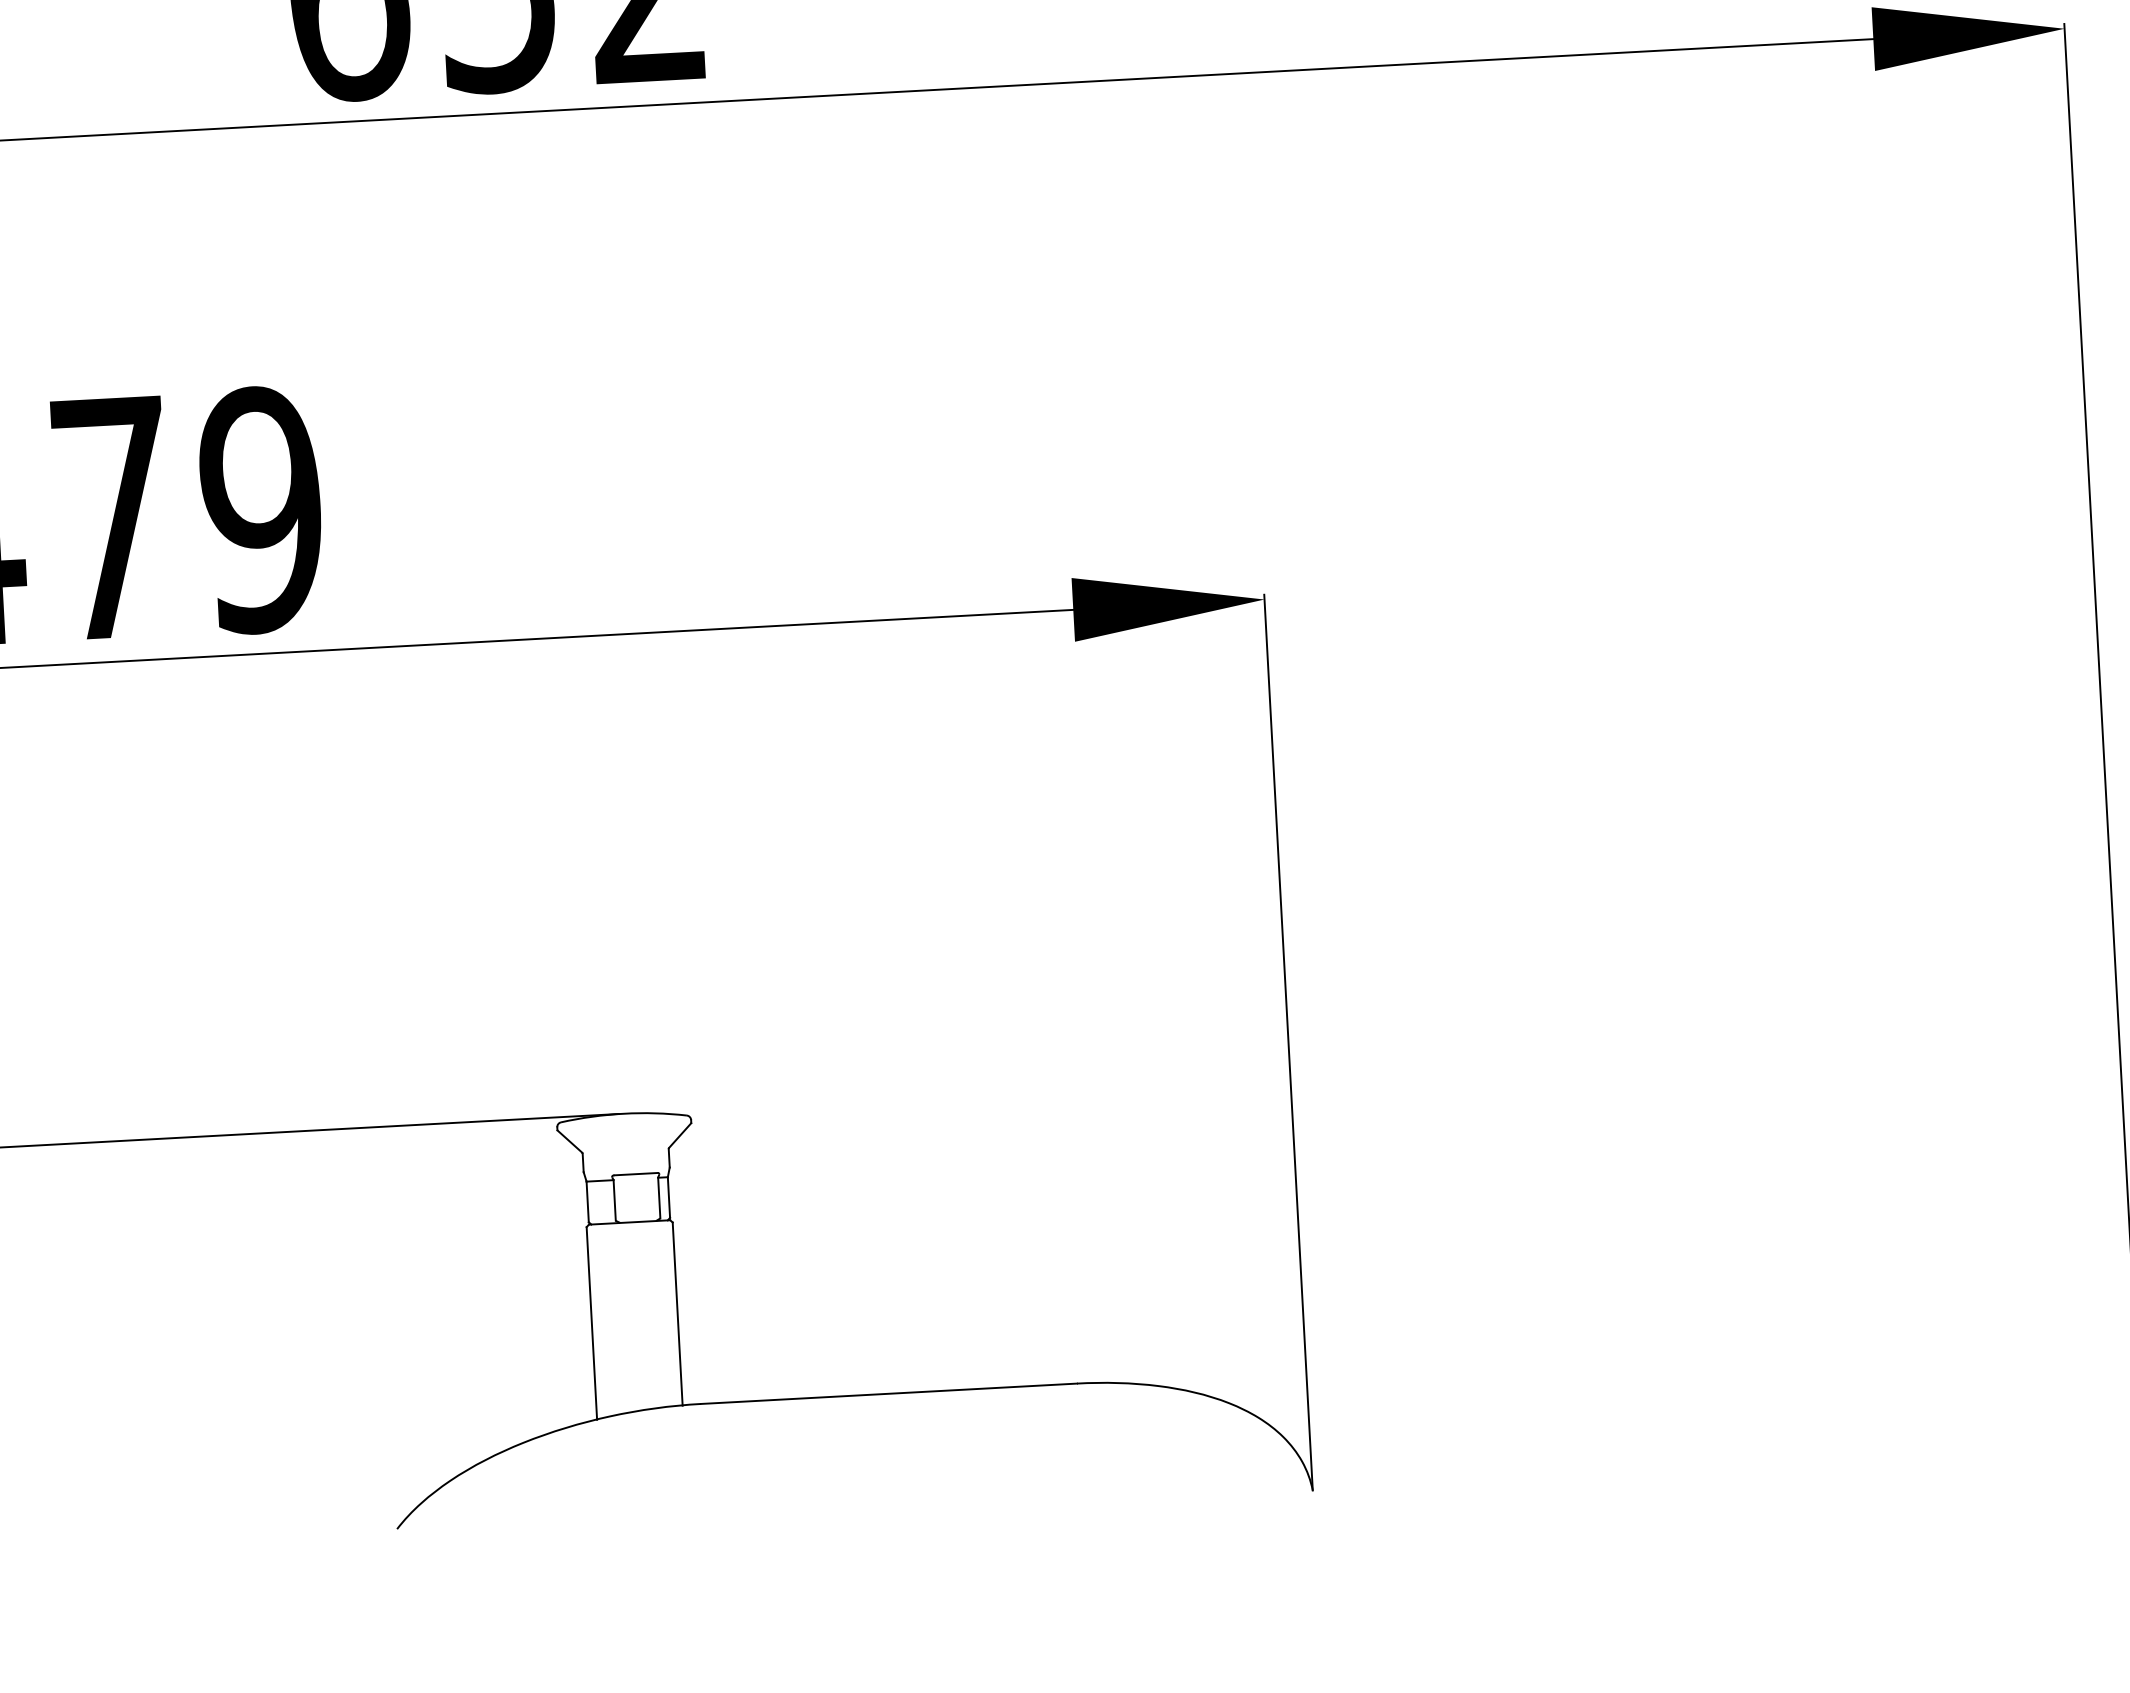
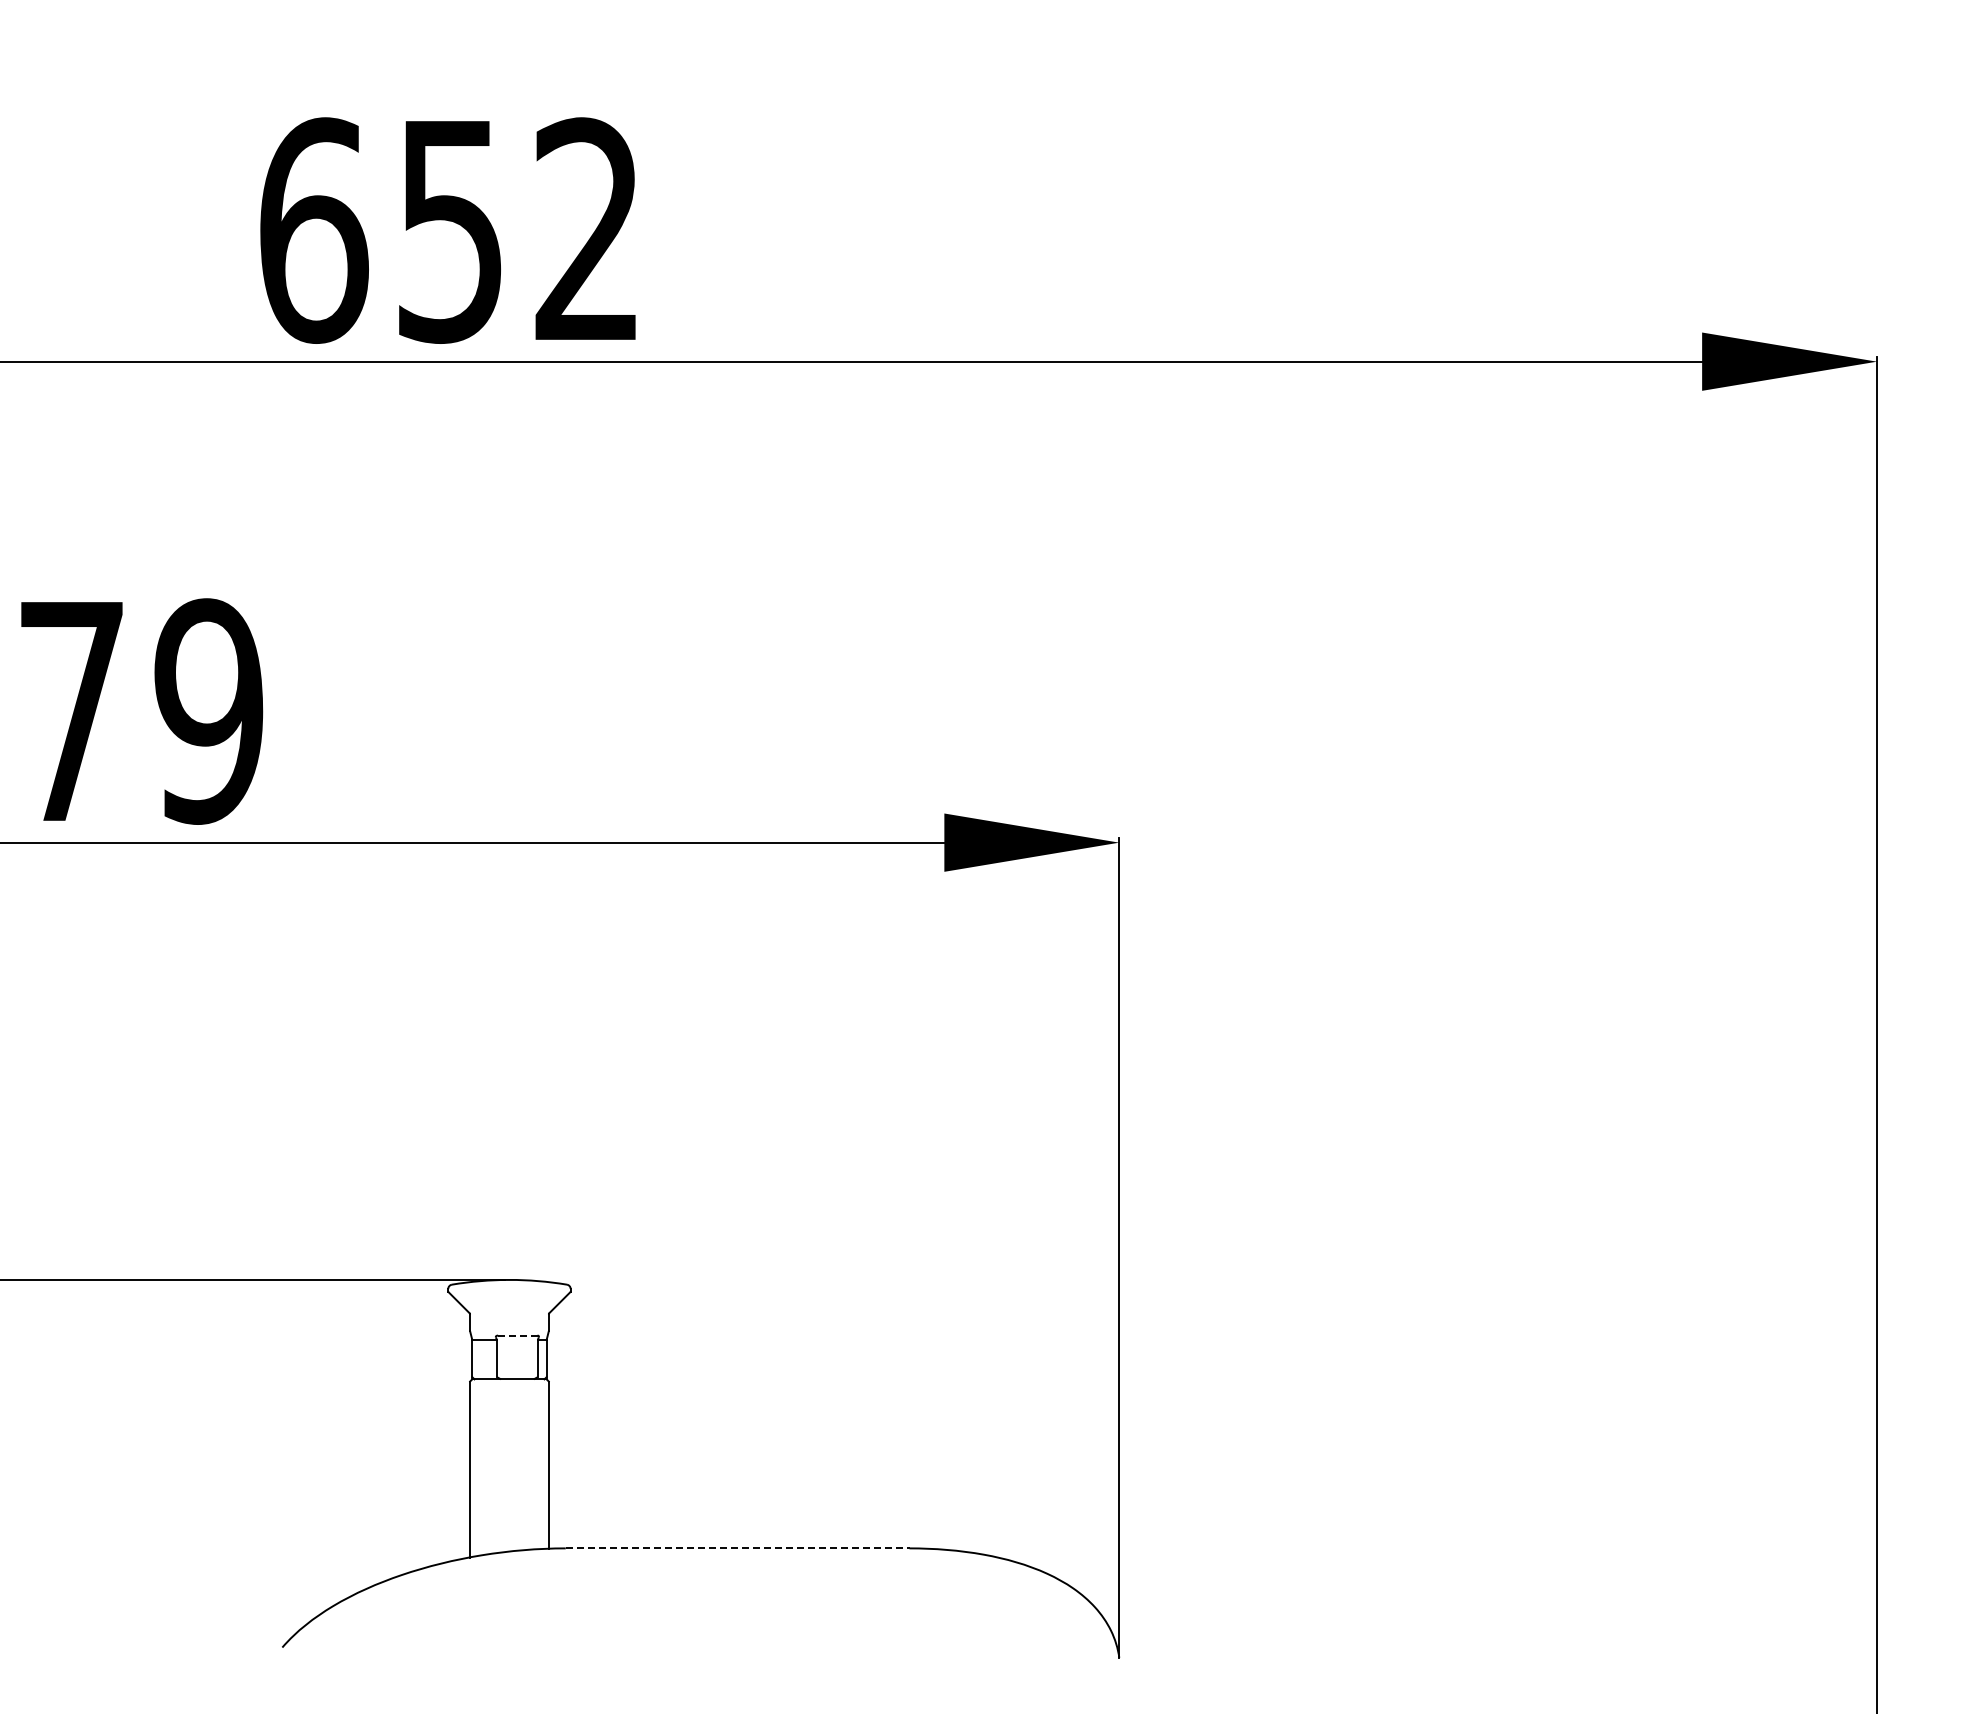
line: (635, 1174) -> (517, 1335), solid -> dashed
line: (888, 1393) -> (737, 1548), solid -> dashed

